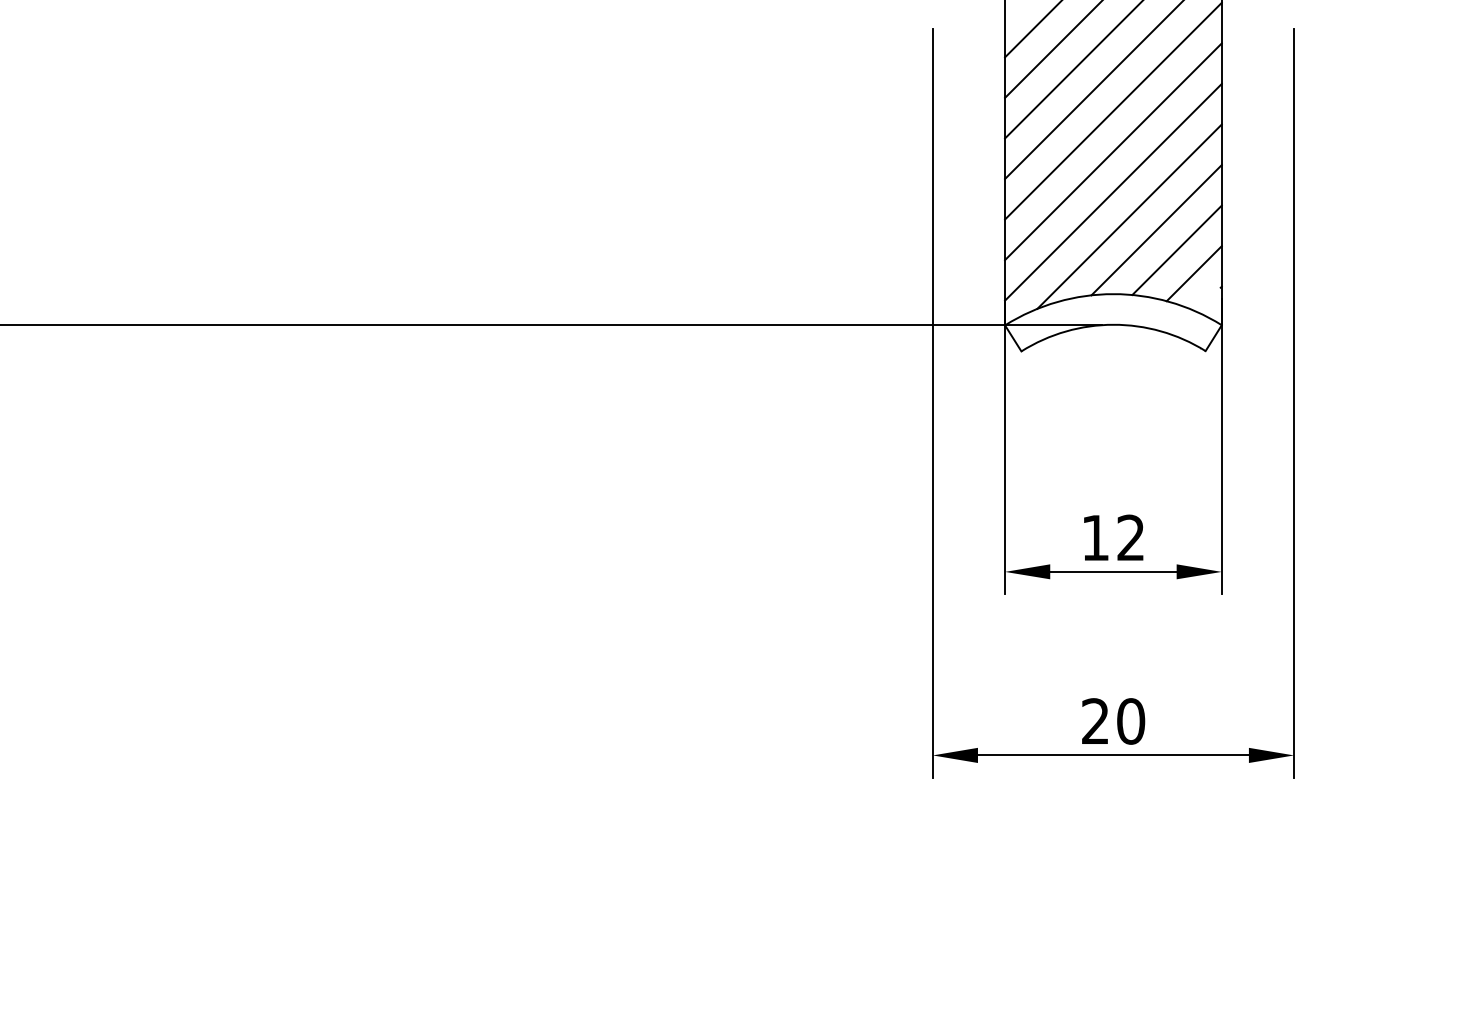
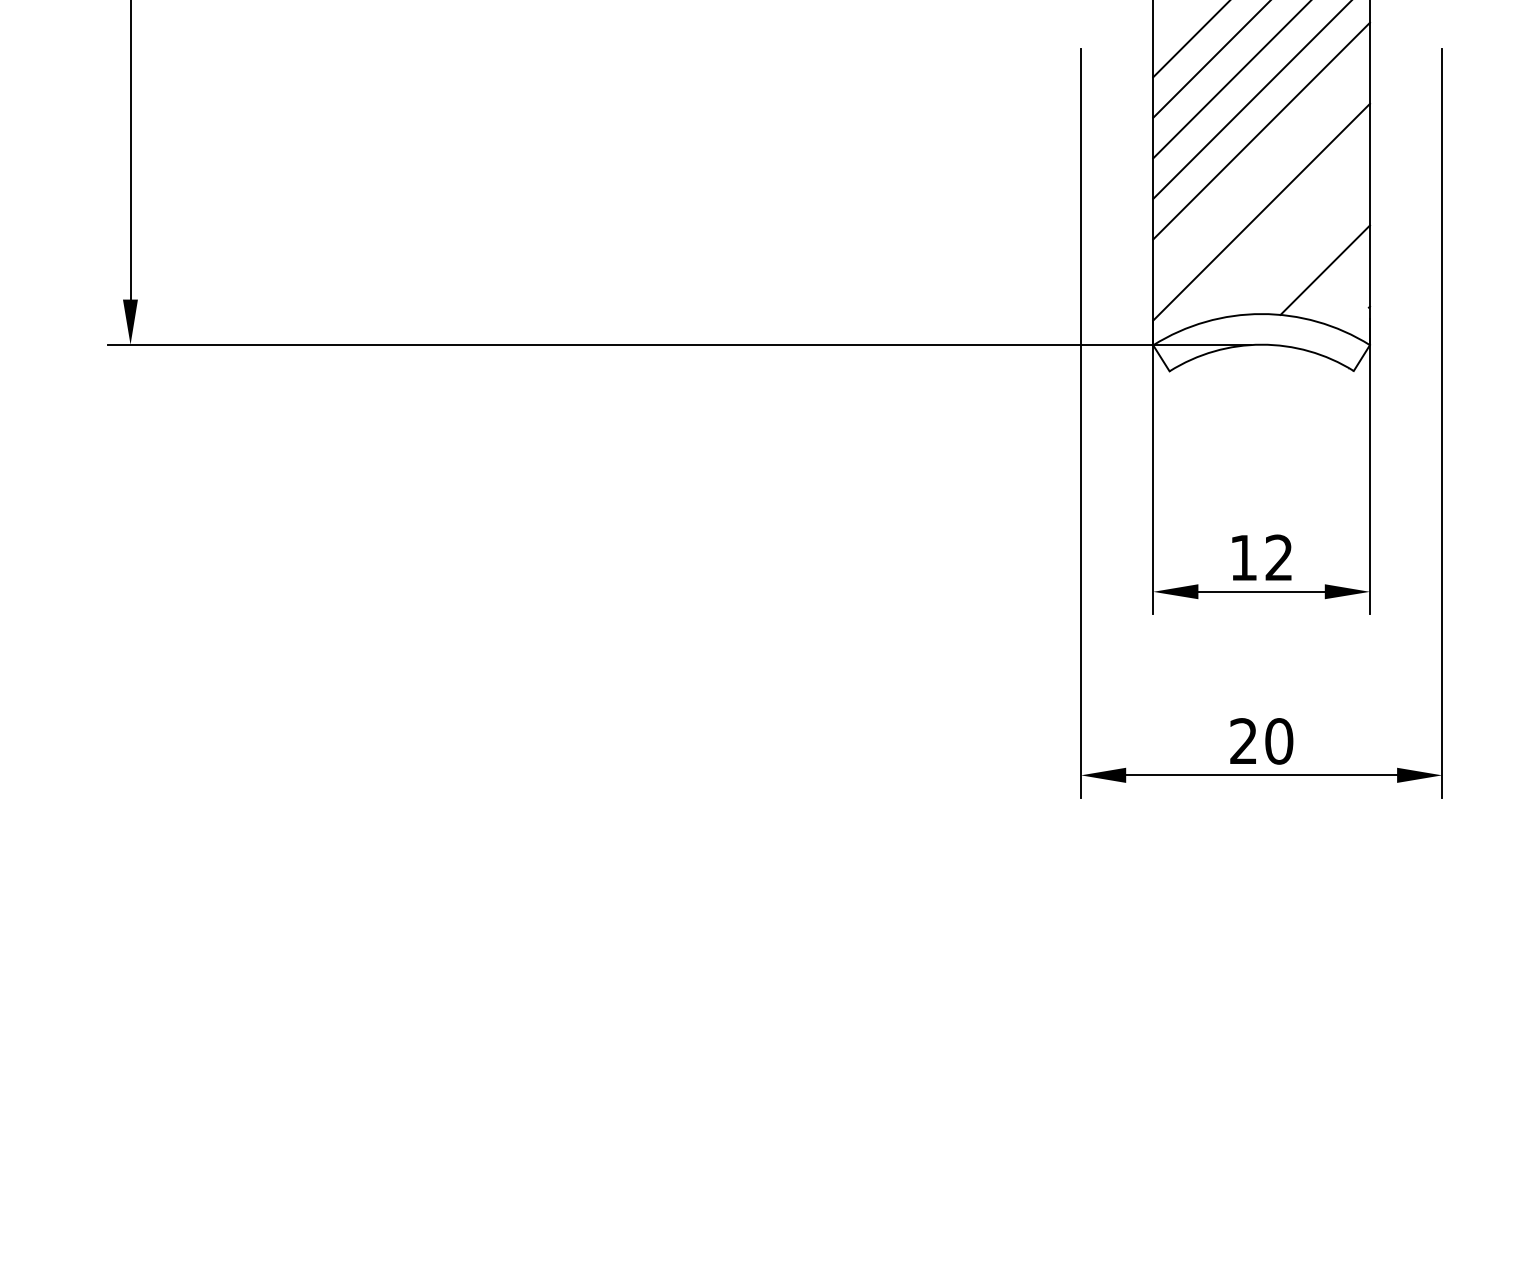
line: (1113, 151) -> (1261, 171), removed
line: (1129, 216) -> (1277, 236), removed
line: (1156, 229) -> (1304, 249), removed
line: (1193, 273) -> (1341, 293), removed

